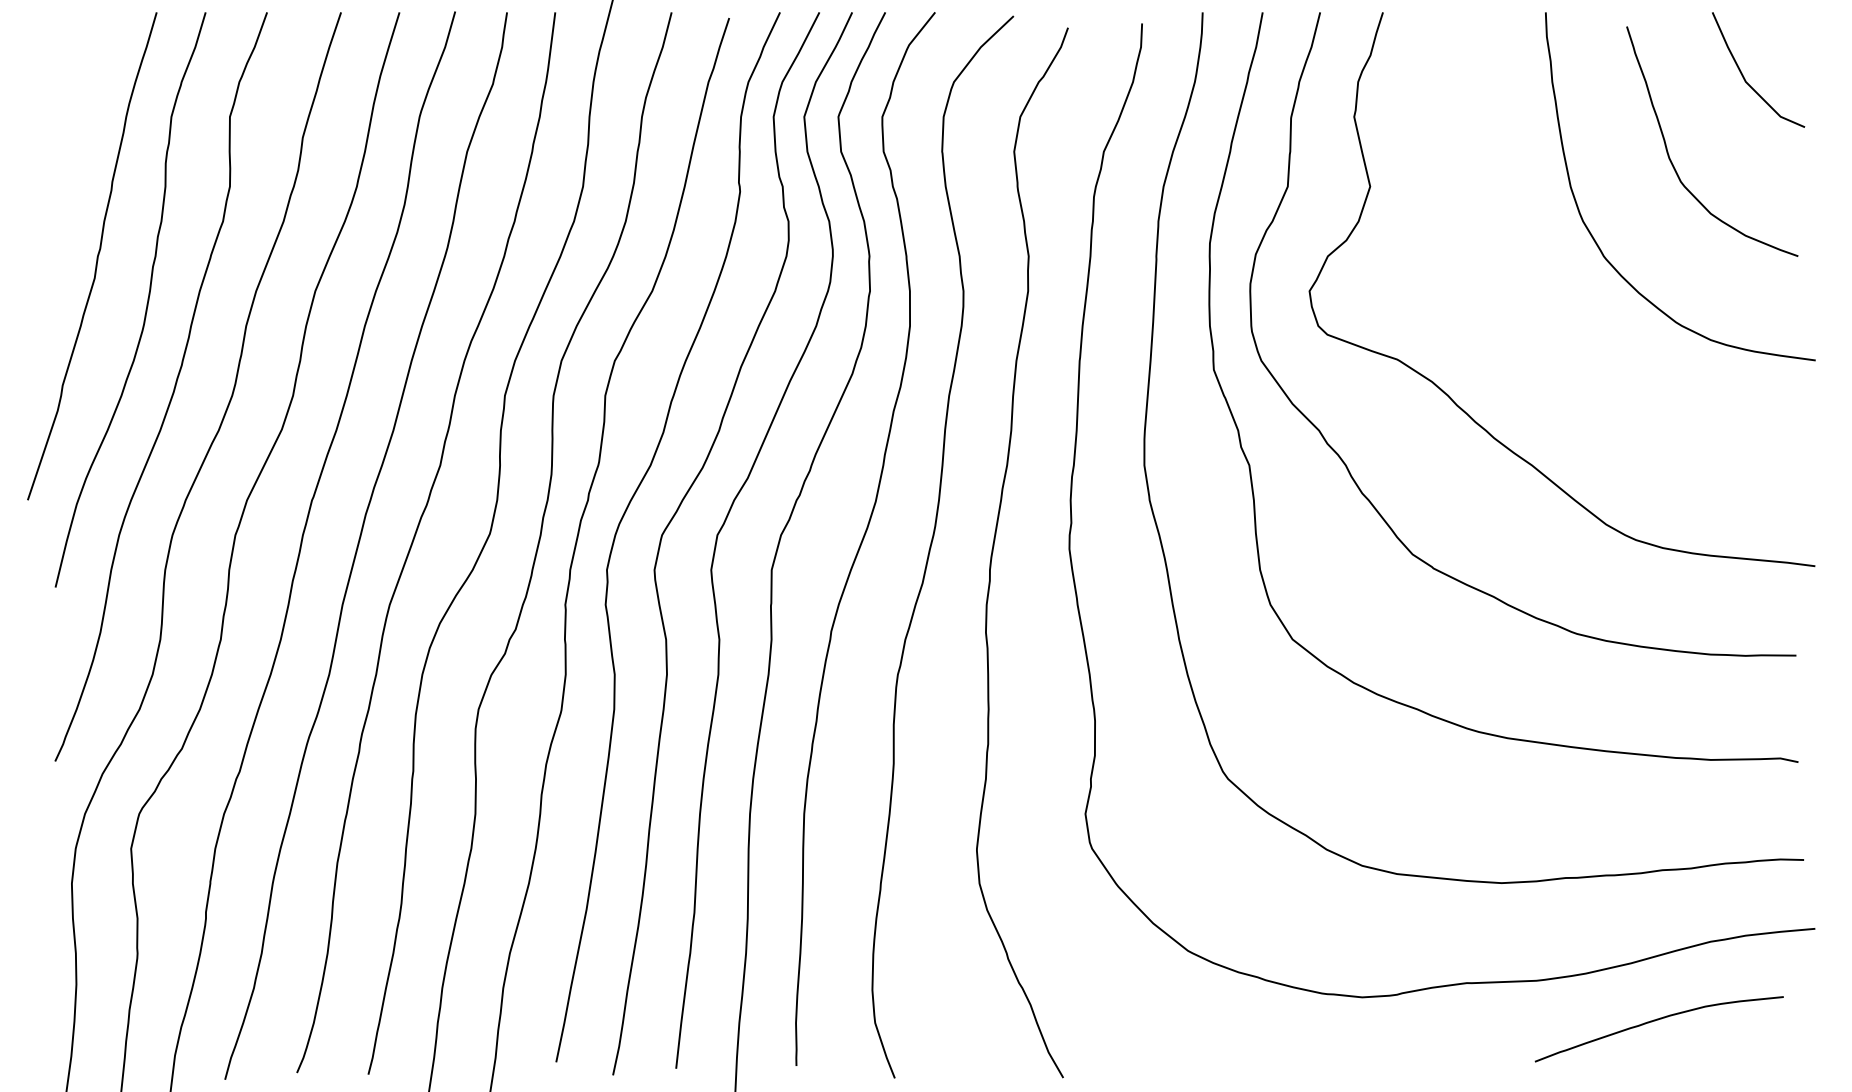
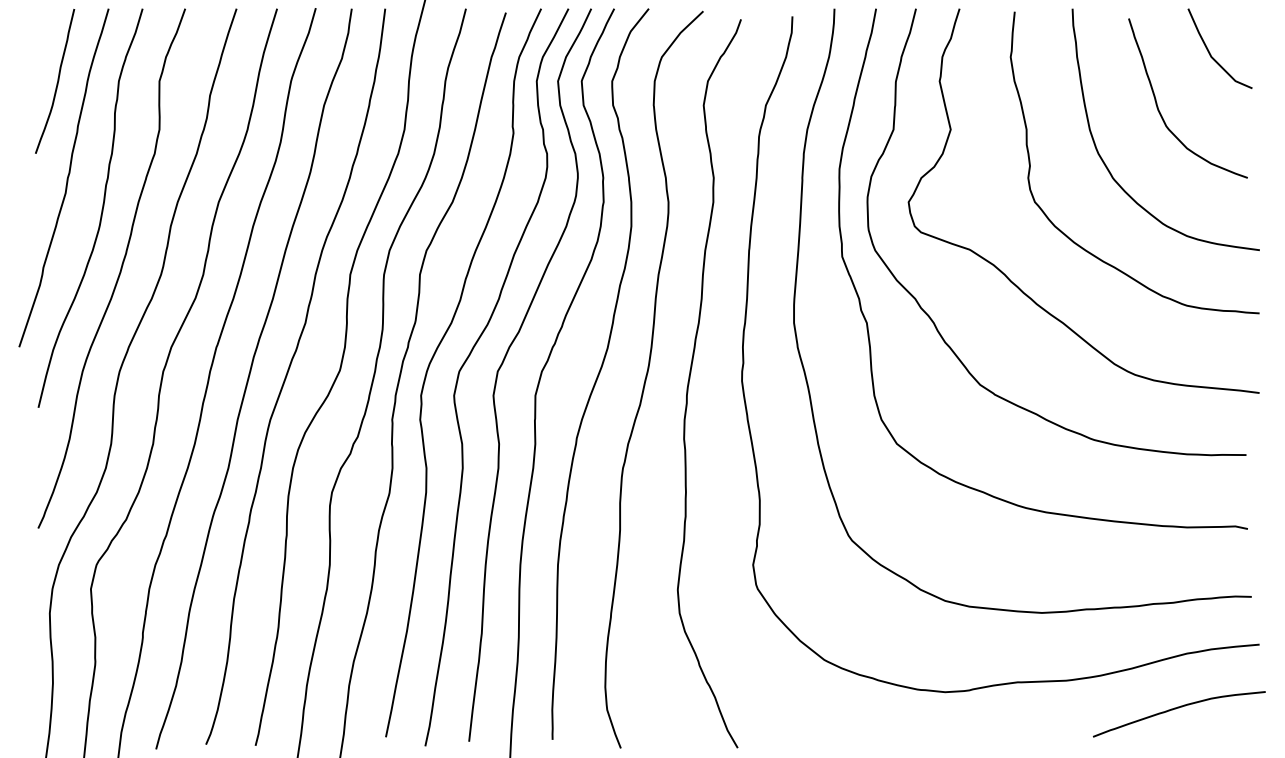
curve: (82, 117) -> (57, 81), added
curve: (1545, 344) -> (1072, 239), added
curve: (1655, 1022) -> (1176, 709), moved

